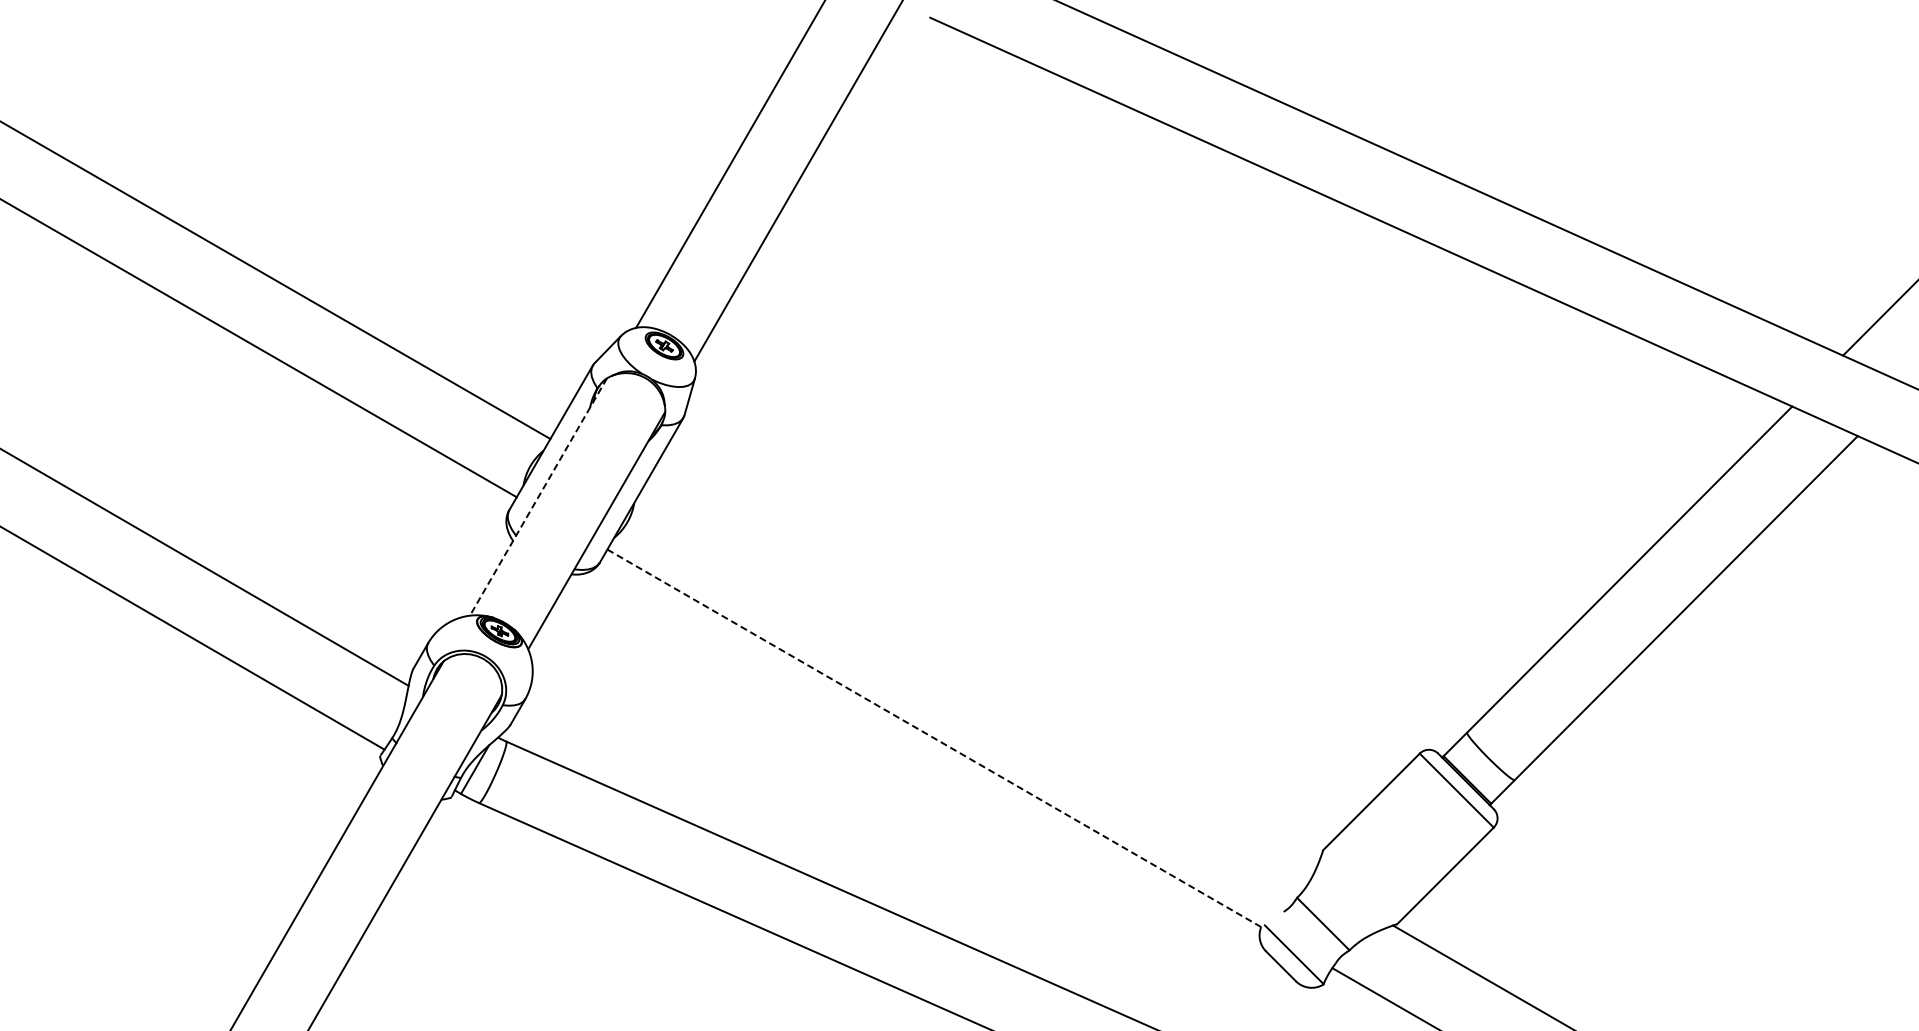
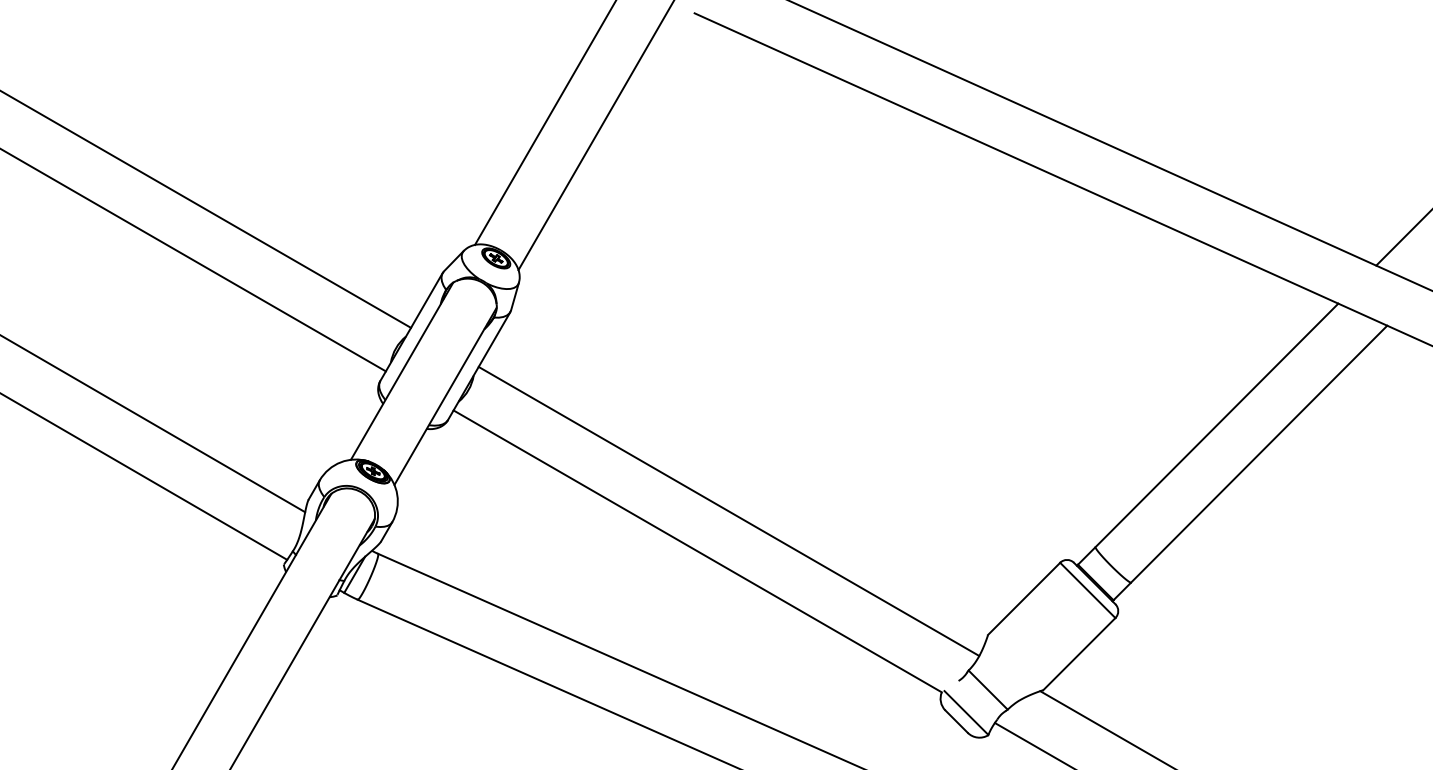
line: (538, 497) -> (402, 371), dashed -> solid
line: (976, 684) -> (729, 511), added
line: (934, 738) -> (697, 551), dashed -> solid

